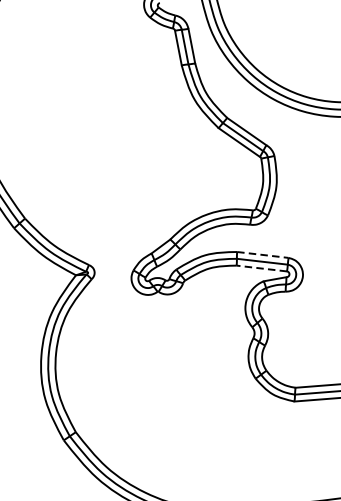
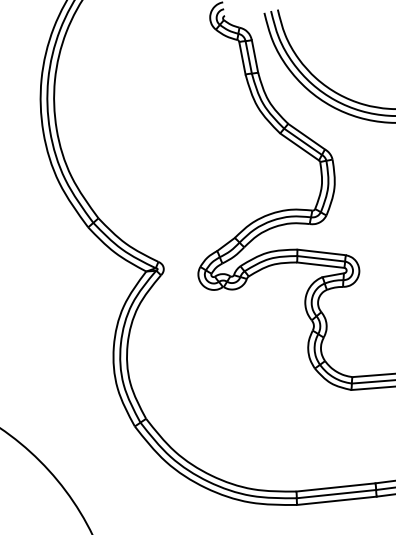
line: (263, 255) -> (322, 252), dashed -> solid
line: (261, 268) -> (320, 265), dashed -> solid

